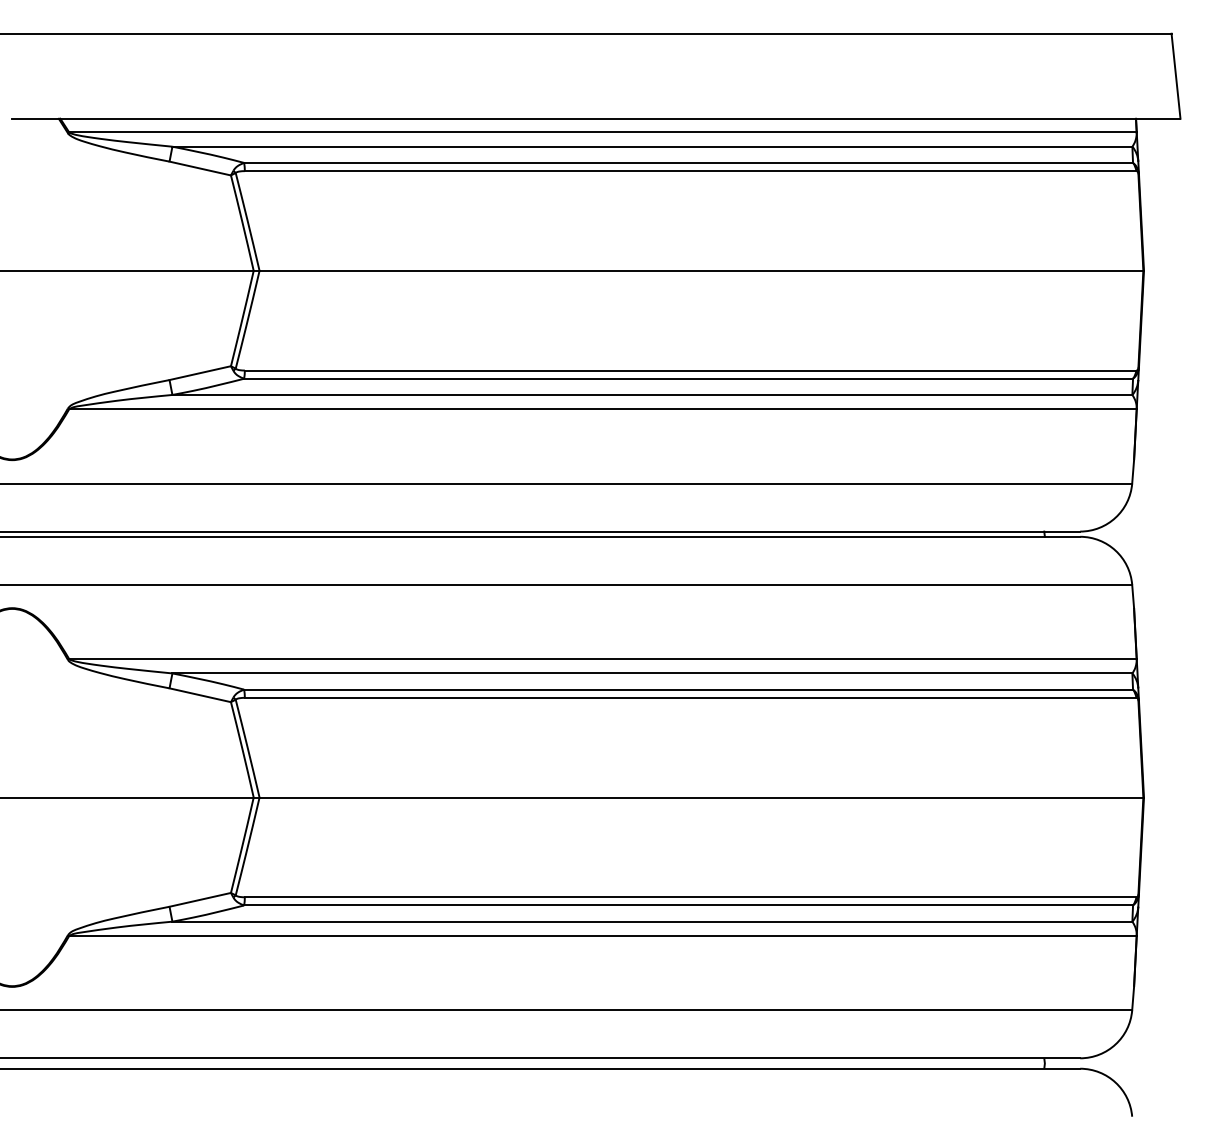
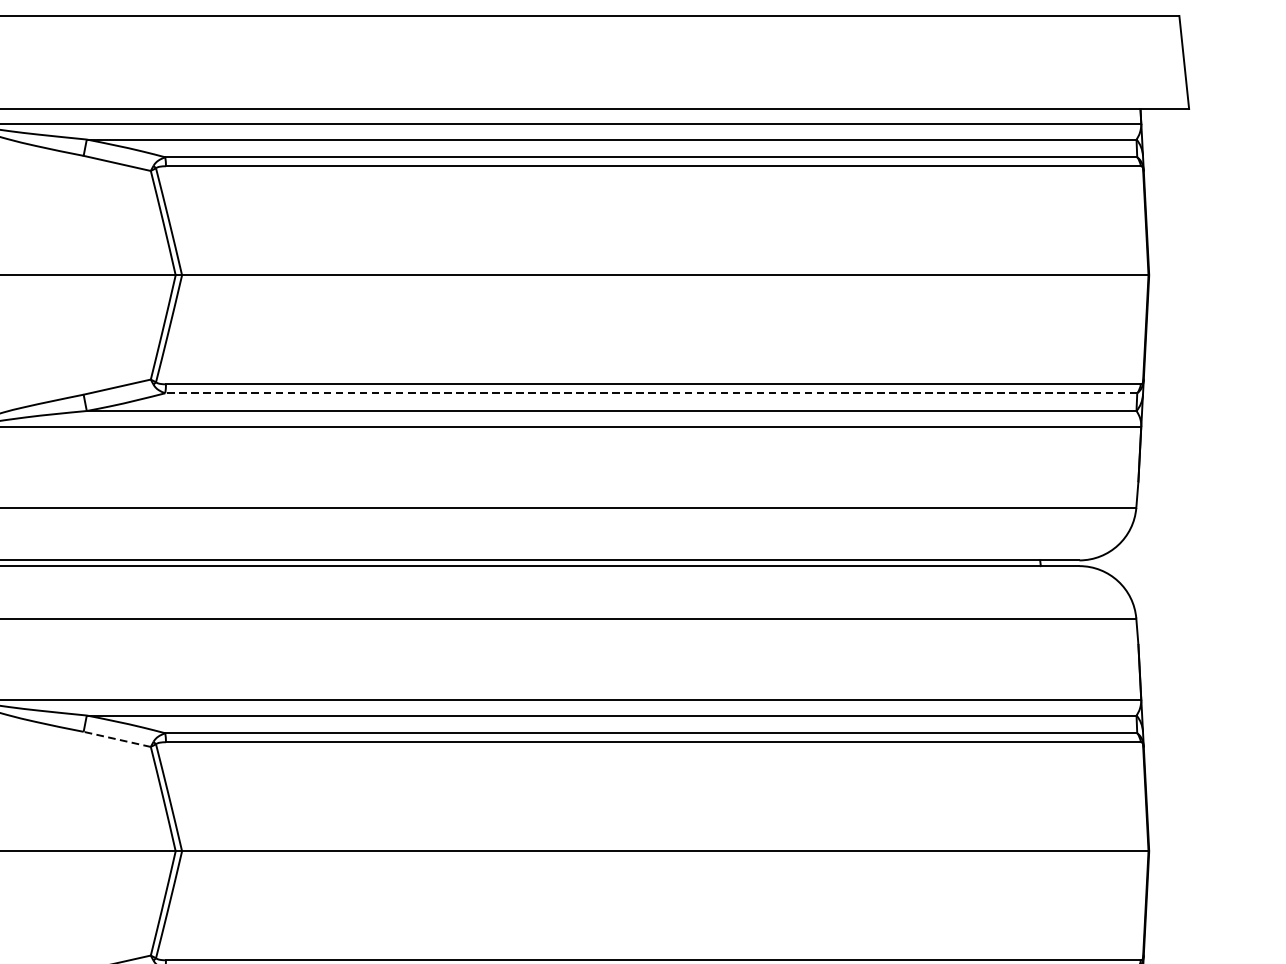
line: (688, 378) -> (651, 393), solid -> dashed
line: (199, 695) -> (116, 739), solid -> dashed

